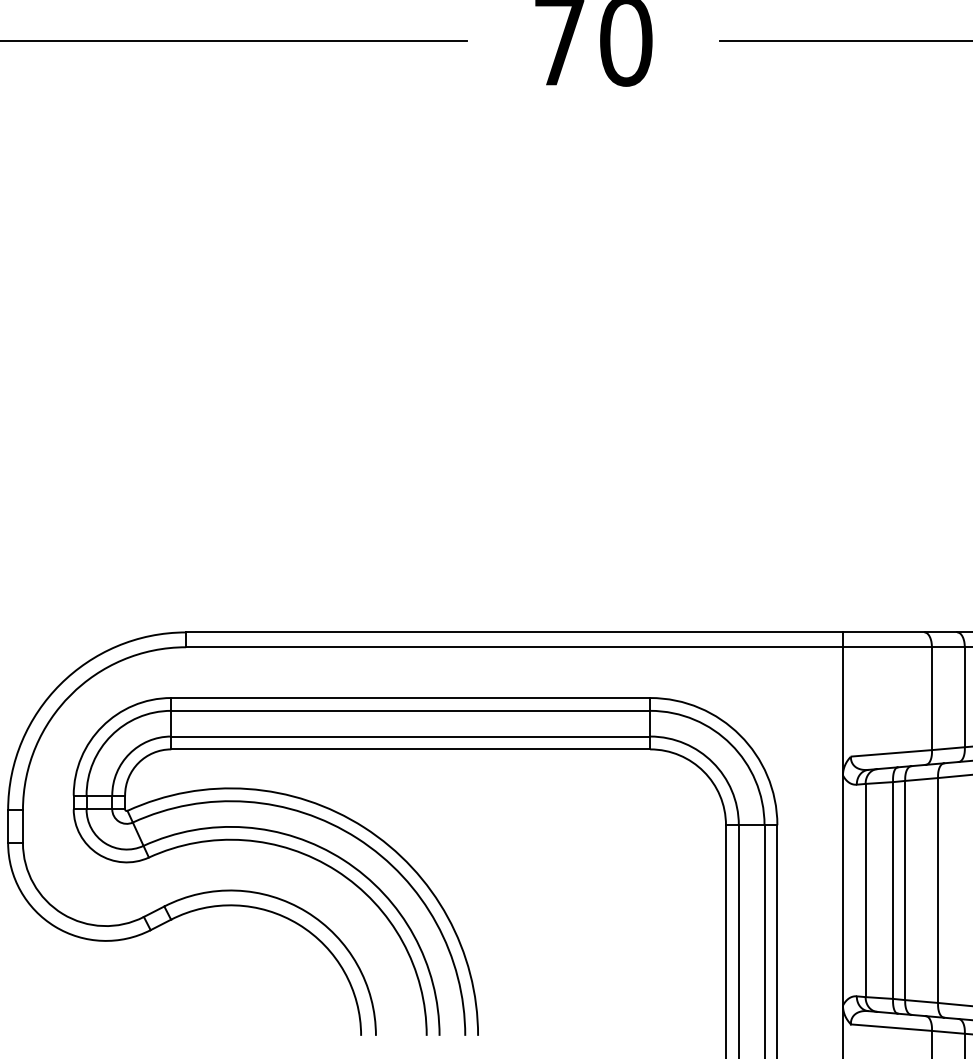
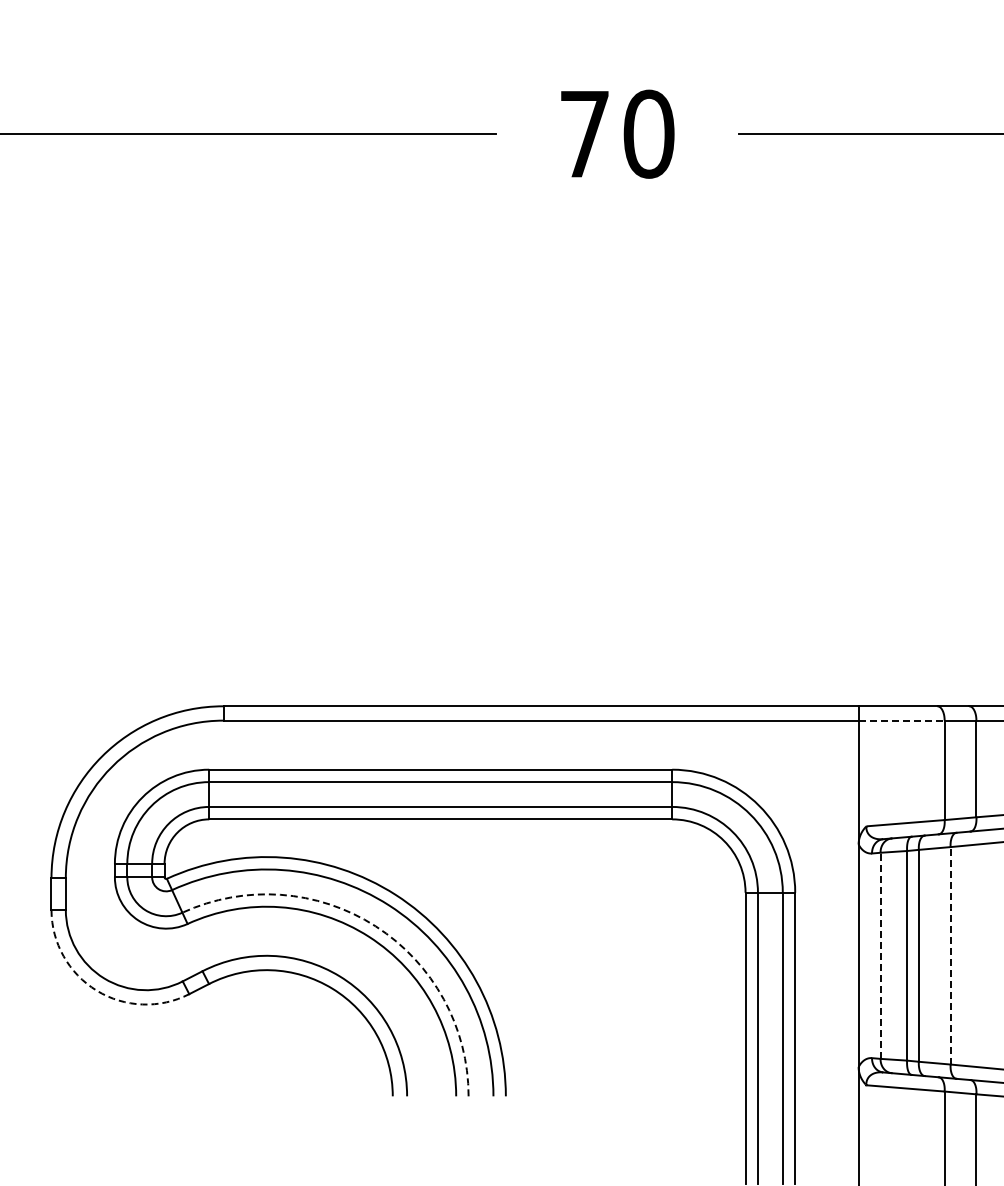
line: (888, 647) -> (902, 720), solid -> dashed
arc: (343, 860) -> (375, 926), solid -> dashed
line: (865, 890) -> (880, 955), solid -> dashed
line: (937, 890) -> (950, 955), solid -> dashed
arc: (54, 926) -> (96, 990), solid -> dashed

